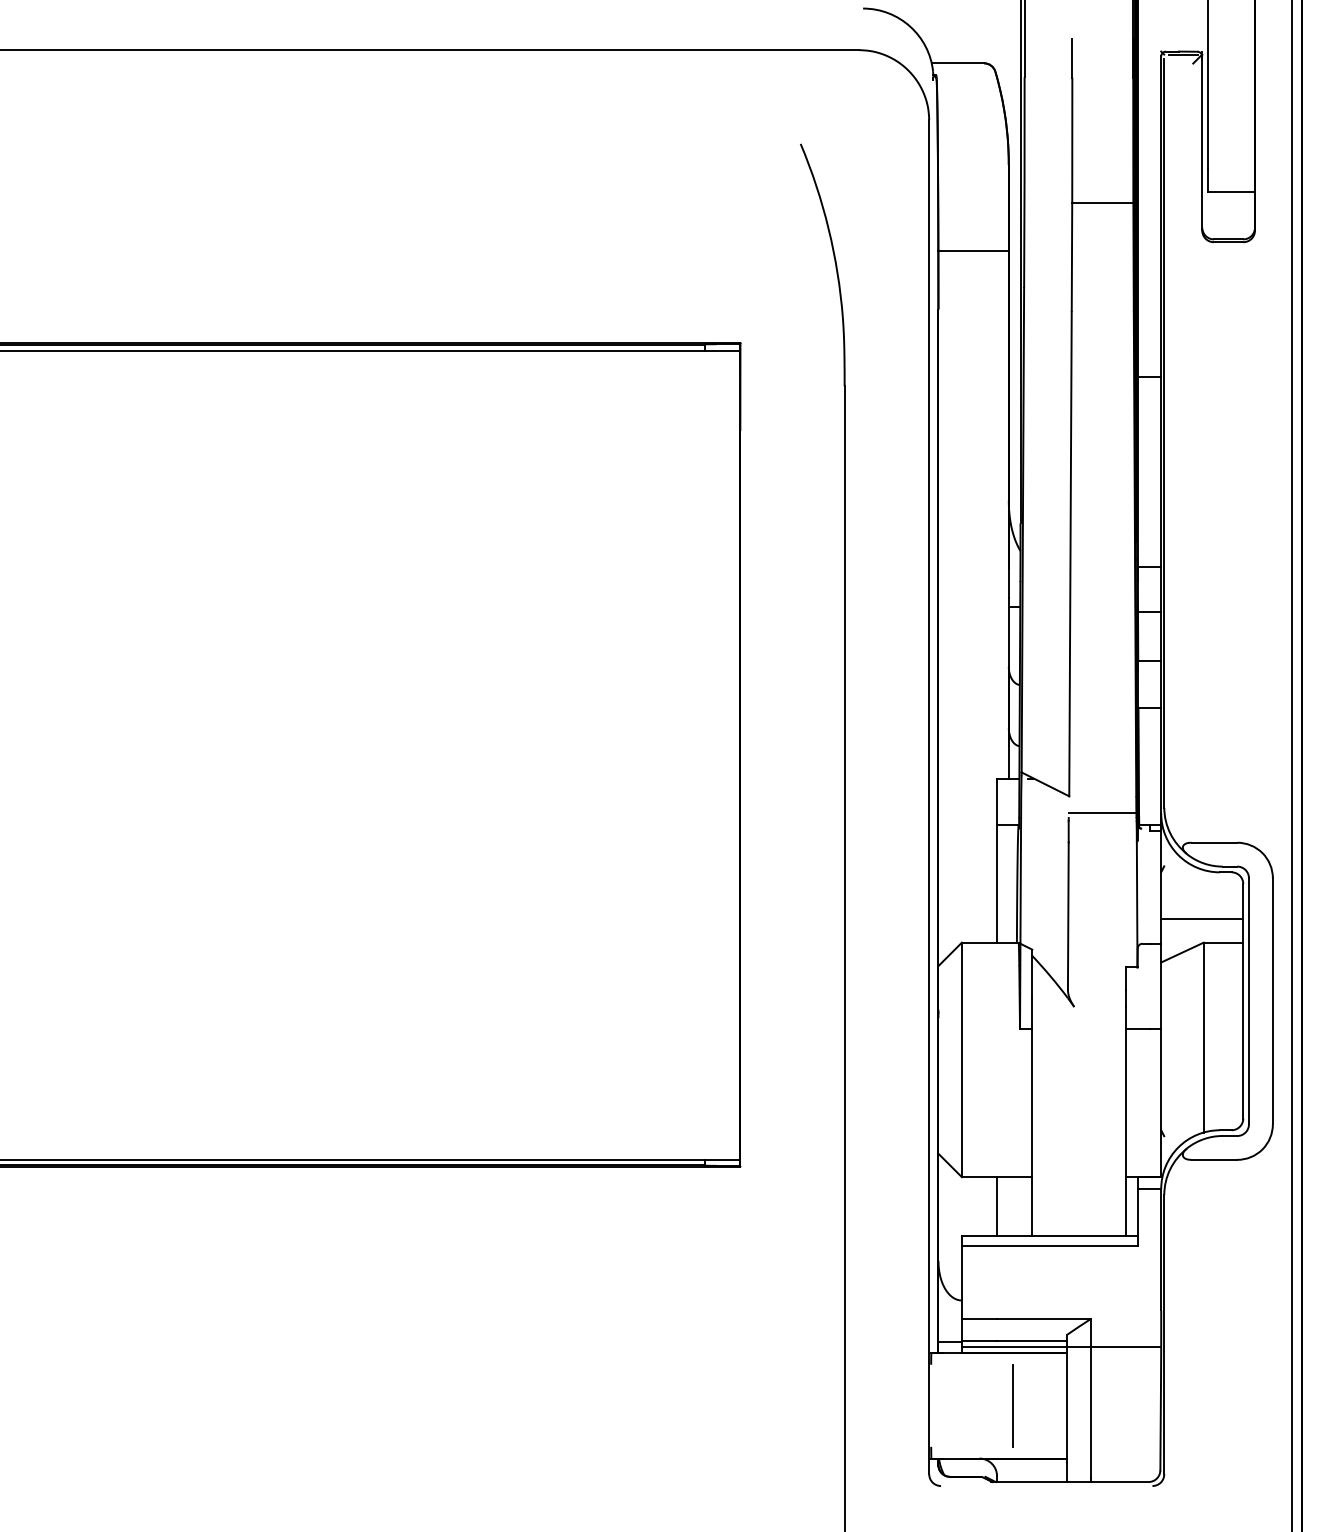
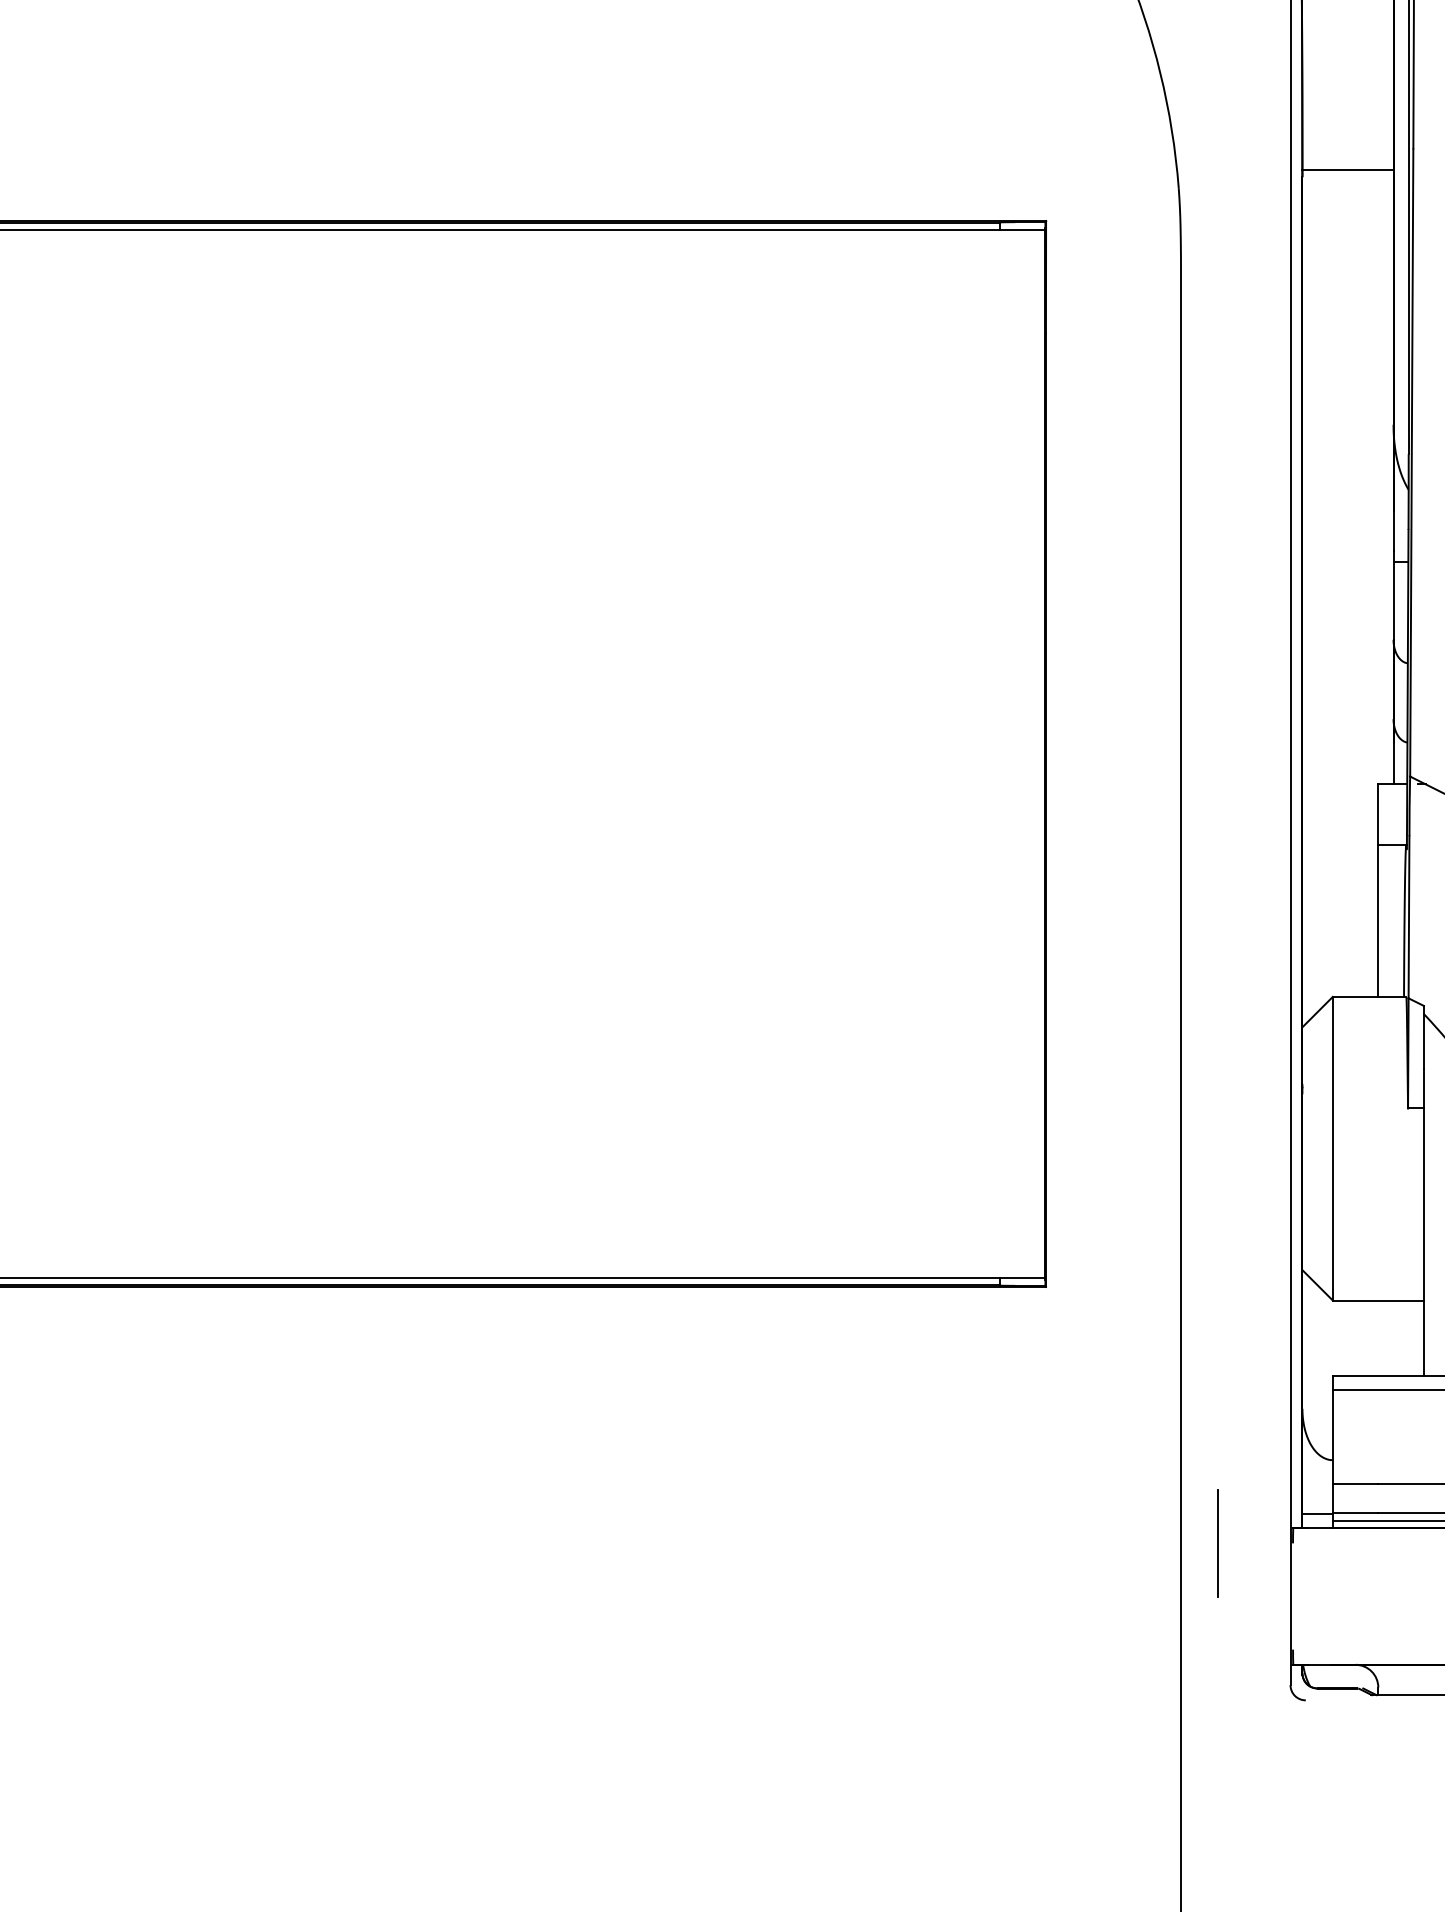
line: (973, 250) -> (1347, 169), moved
line: (997, 1206) -> (1378, 1338), removed
line: (1012, 1405) -> (1217, 1543), moved

